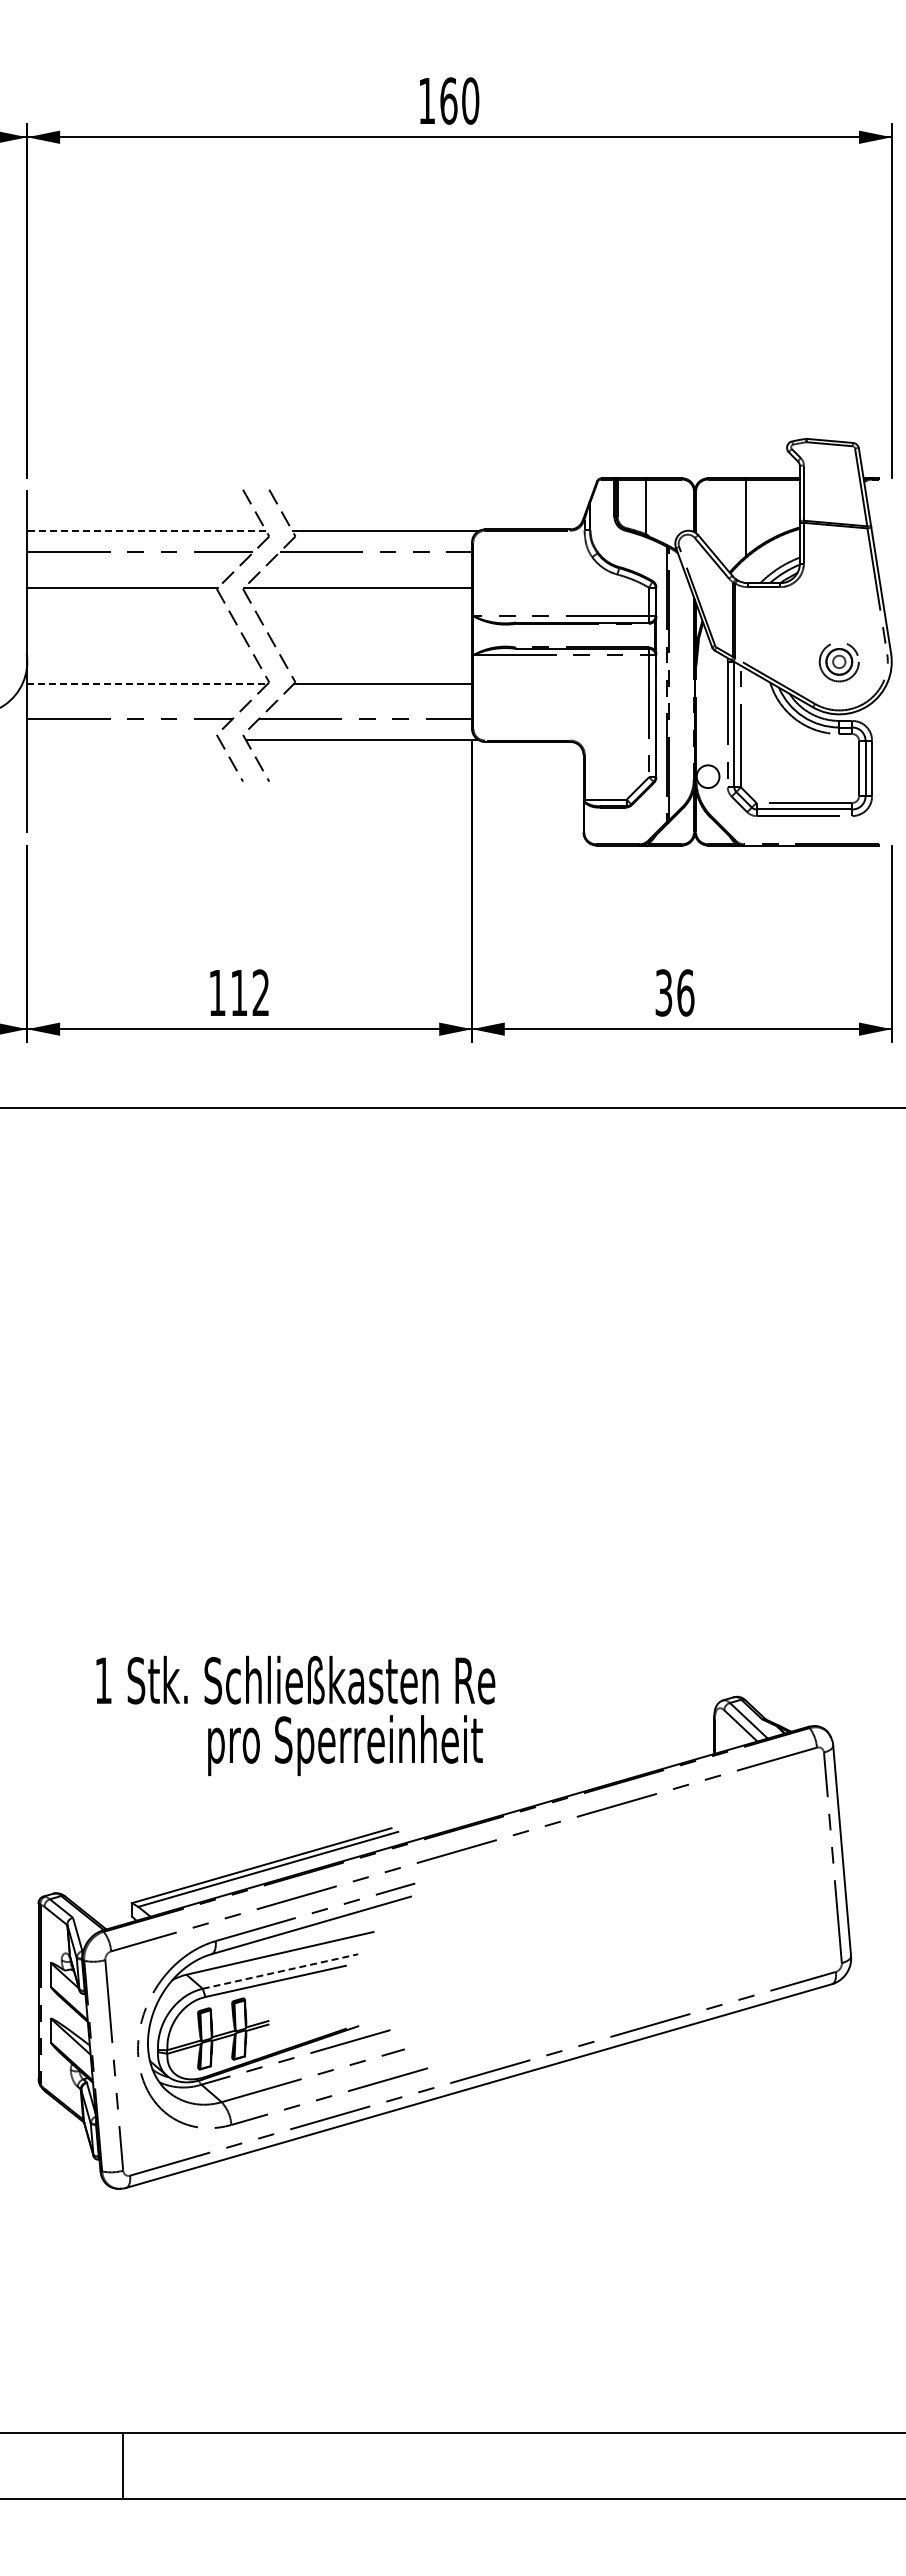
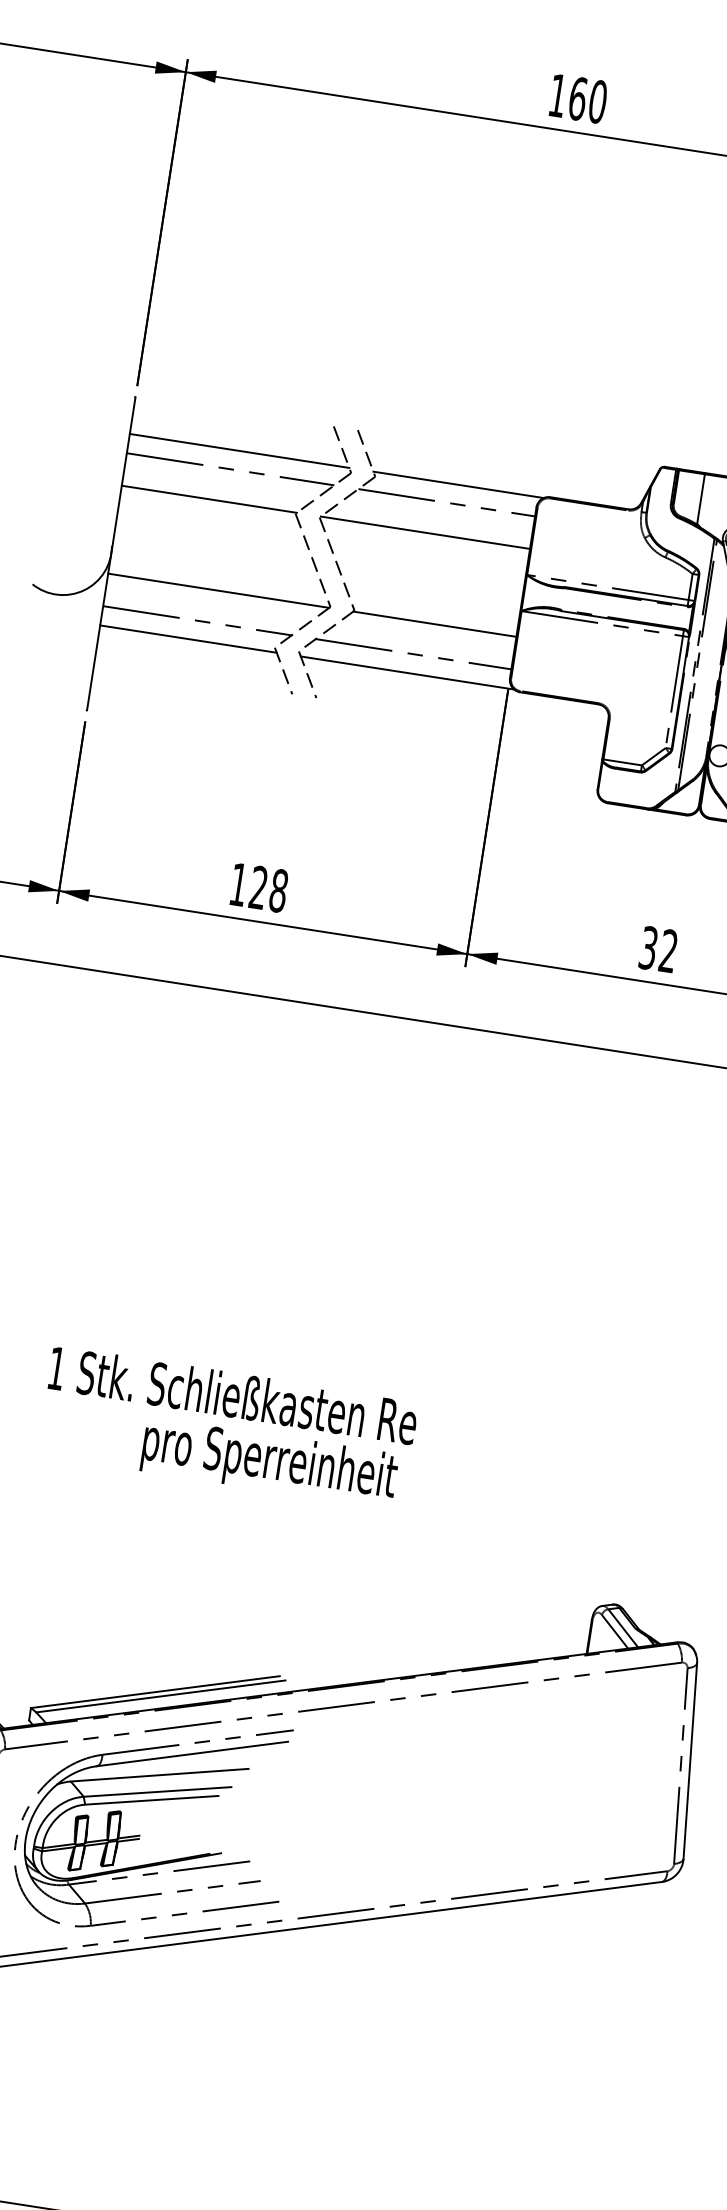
line: (146, 531) -> (239, 451), dashed -> solid
line: (148, 683) -> (219, 590), dashed -> solid
line: (123, 739) -> (188, 638), added
text: (250, 992) -> (269, 888), 112 -> 128
text: (685, 992) -> (668, 950), 36 -> 32
text: (295, 1715) -> (228, 1427), moved
line: (280, 1971) -> (157, 1791), dashed -> solid

